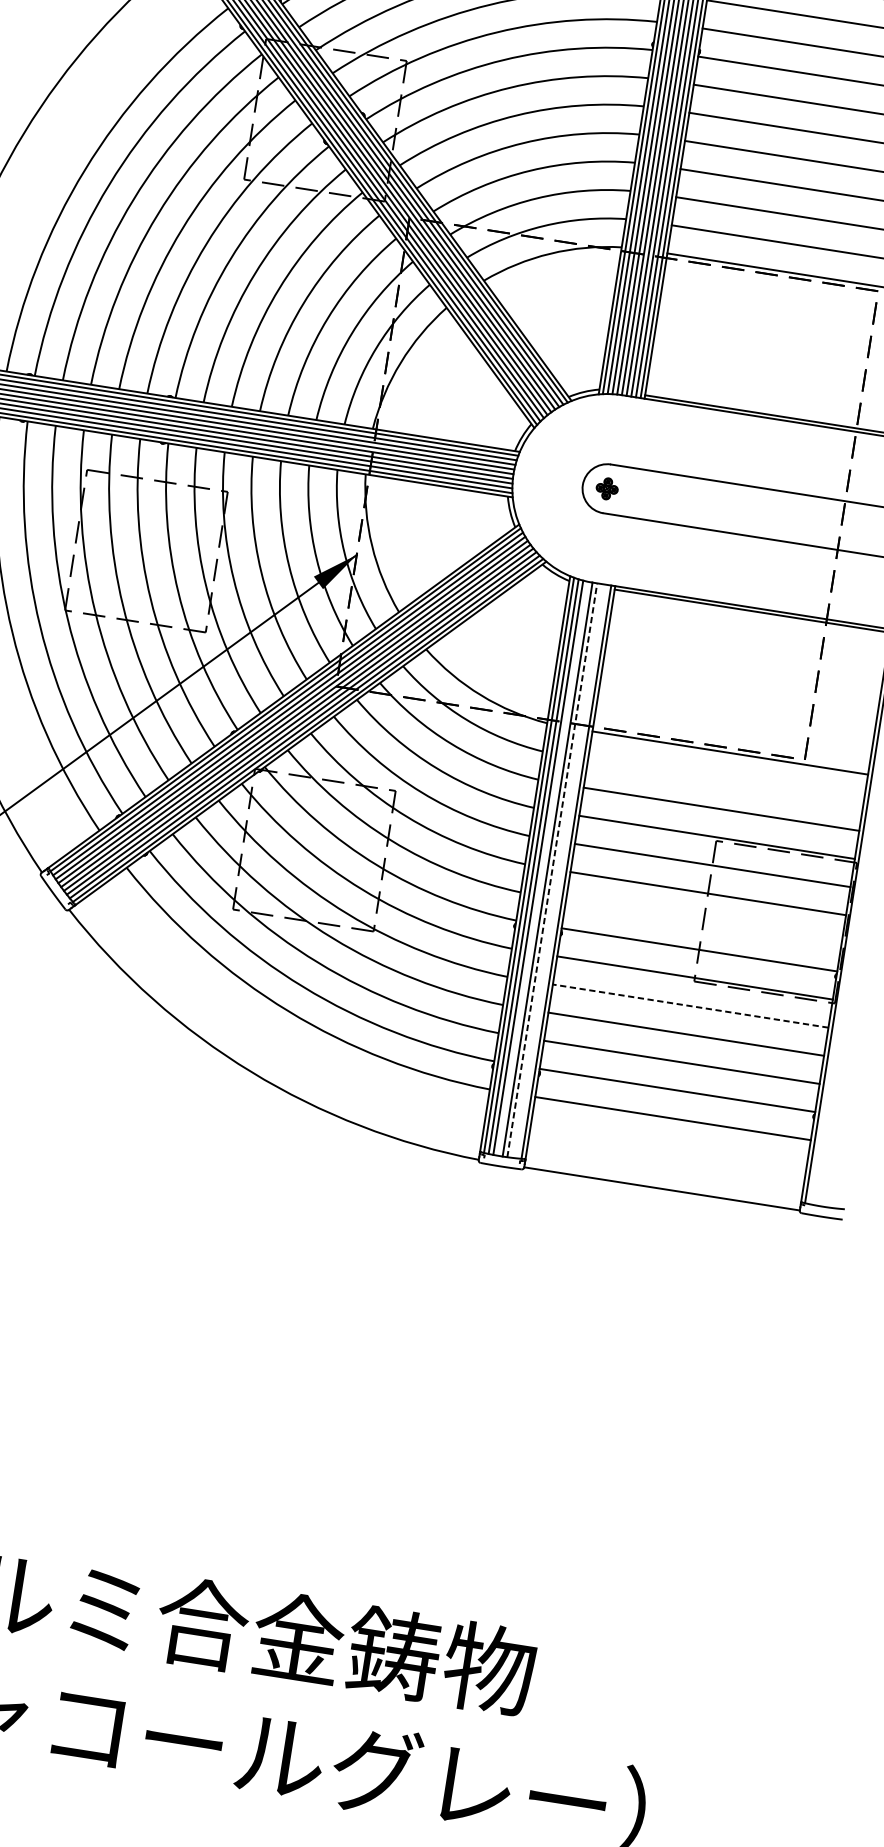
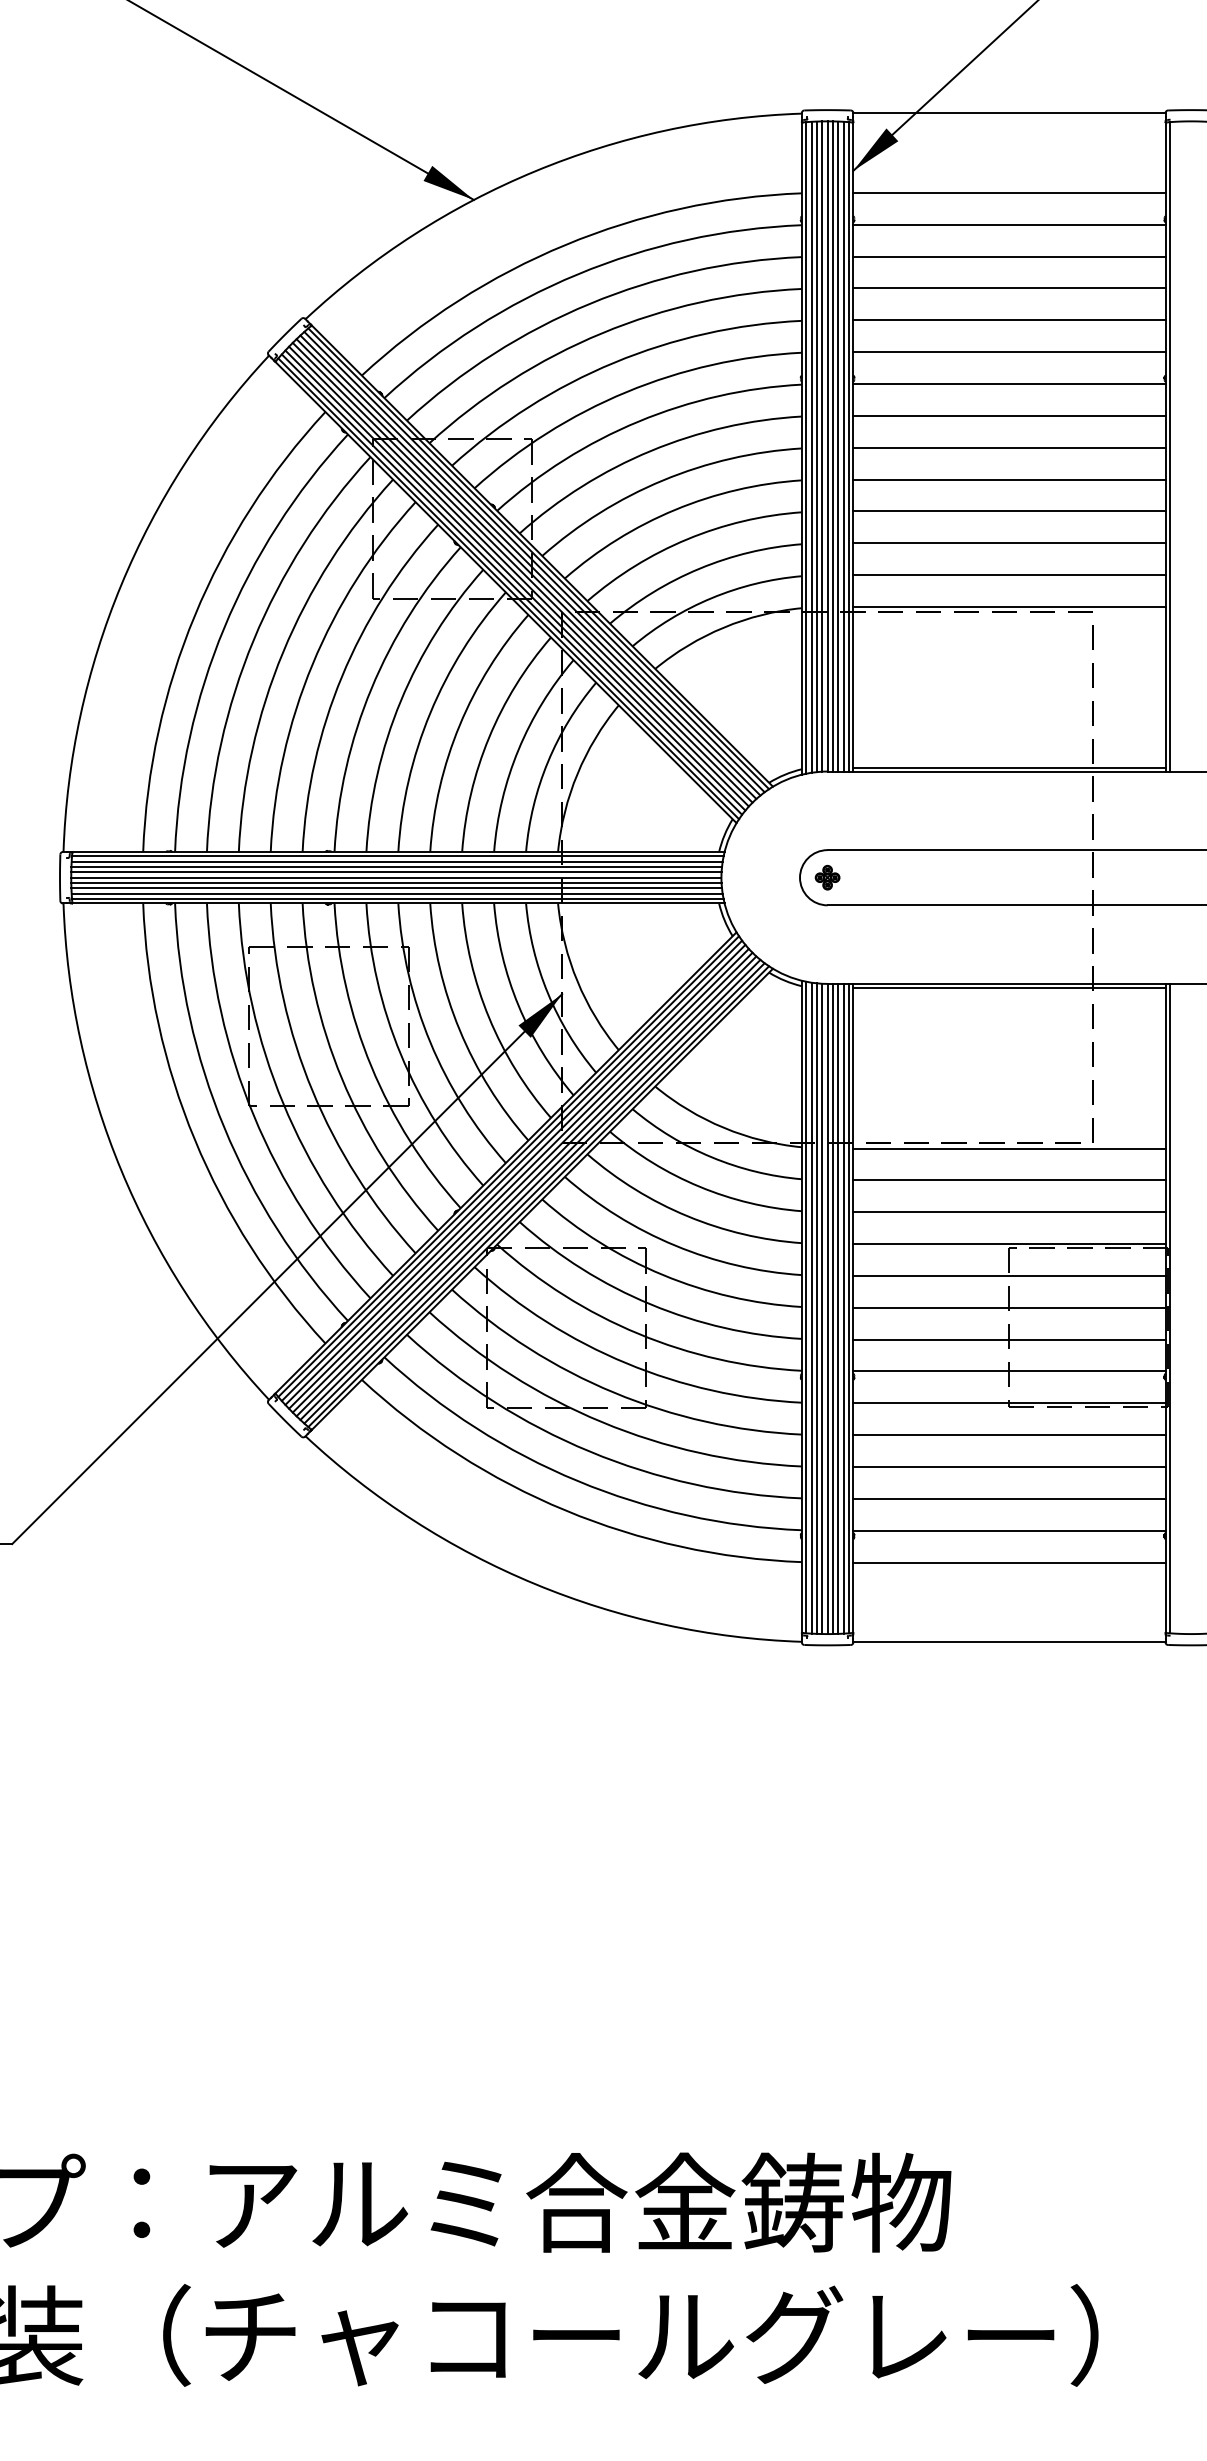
line: (725, 781) -> (1009, 1180), added
line: (543, 868) -> (822, 1308), added
line: (551, 869) -> (832, 1308), dashed -> solid
line: (557, 870) -> (838, 1308), added
line: (561, 871) -> (843, 1308), added
line: (703, 921) -> (1009, 1339), added
line: (689, 1006) -> (1008, 1435), dashed -> solid

